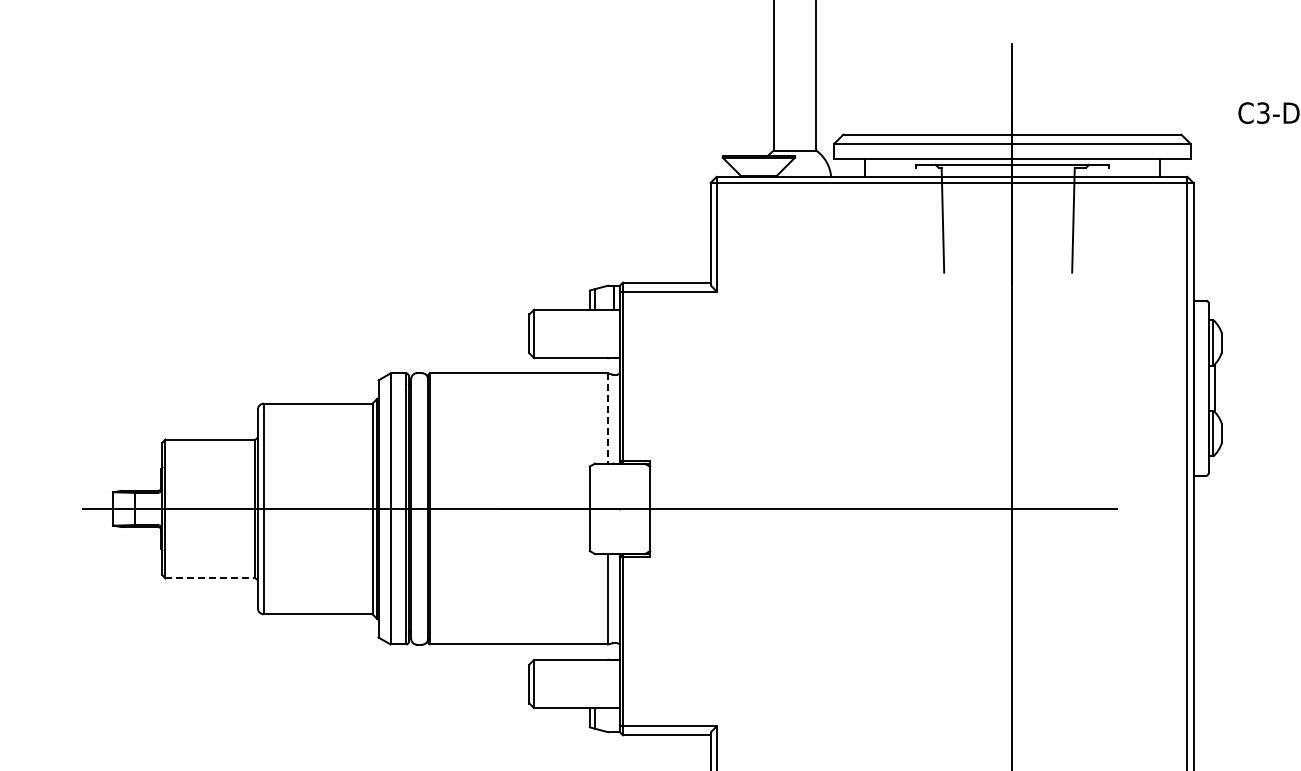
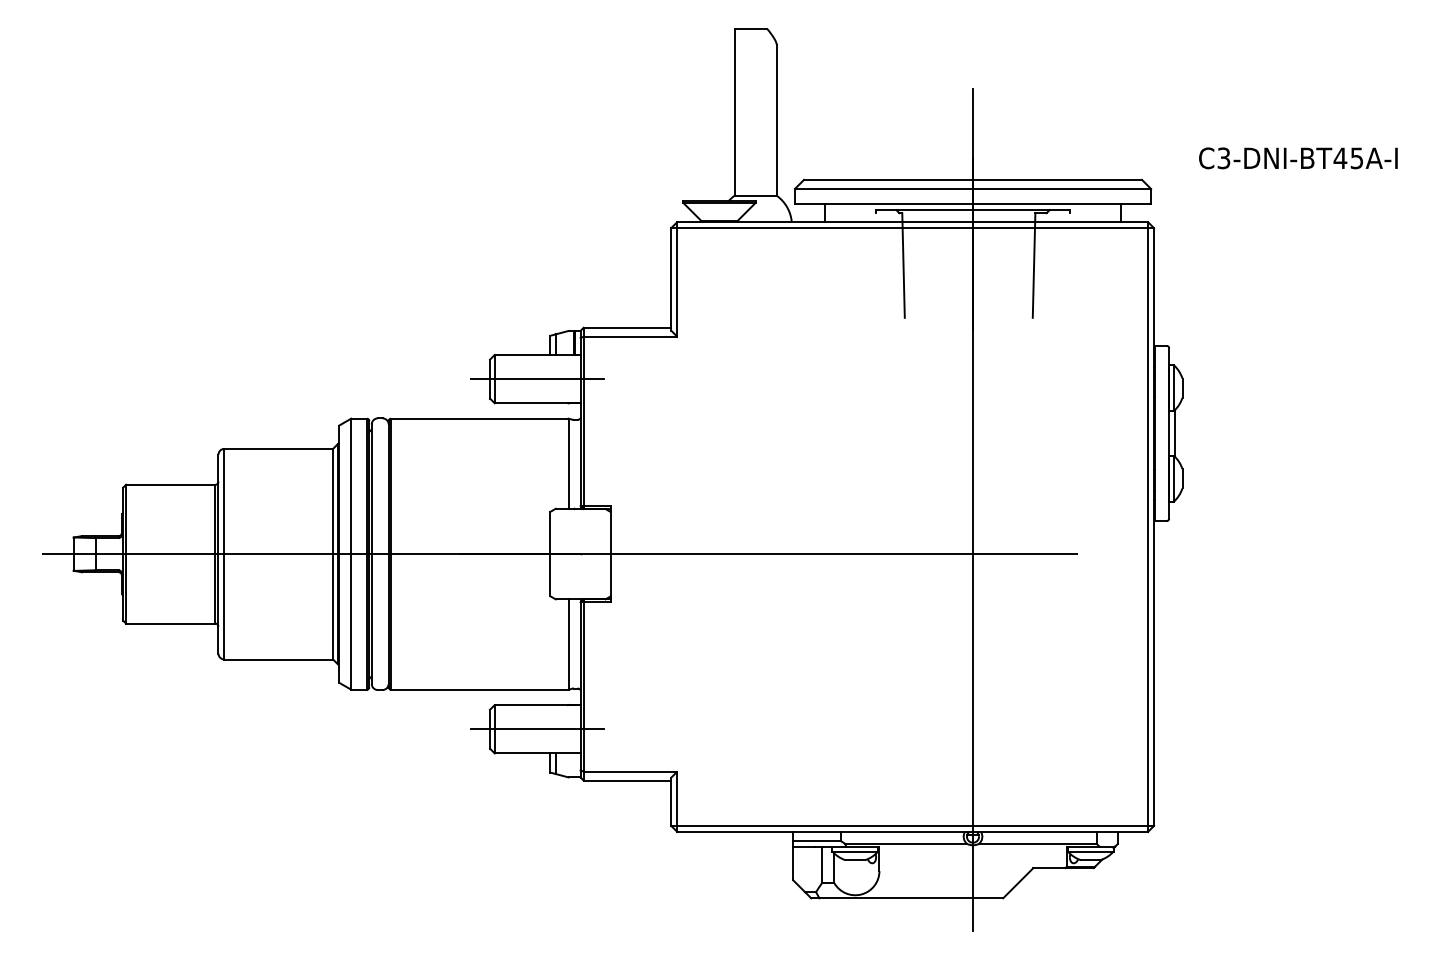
line: (576, 334) -> (537, 379), added
line: (607, 419) -> (568, 464), dashed -> solid
line: (209, 578) -> (170, 623), dashed -> solid
line: (576, 684) -> (537, 729), added

